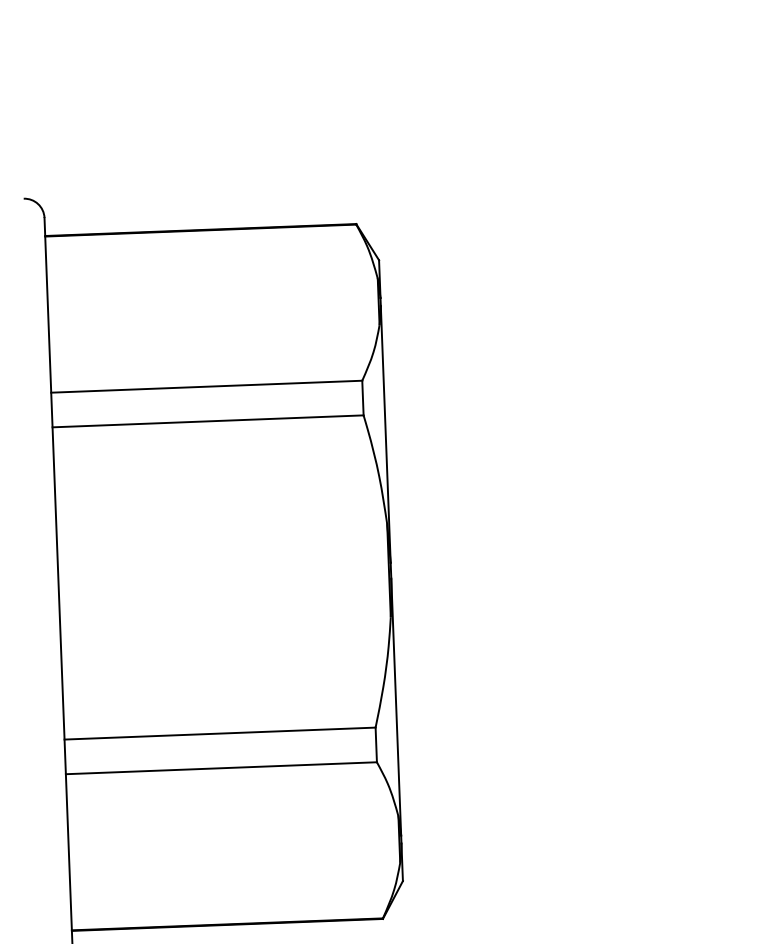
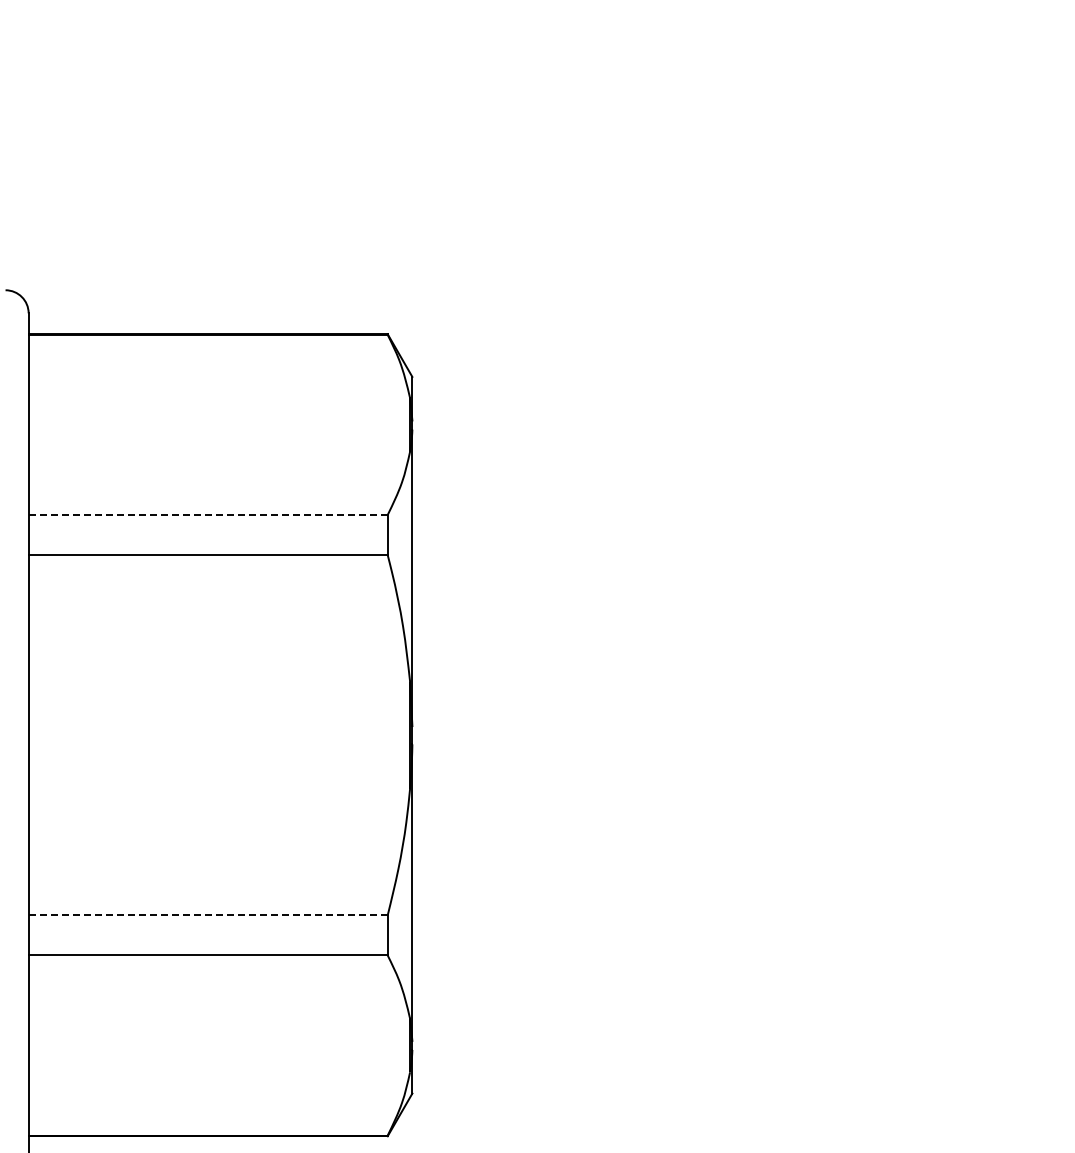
line: (207, 387) -> (208, 515), solid -> dashed
line: (220, 733) -> (208, 915), solid -> dashed

